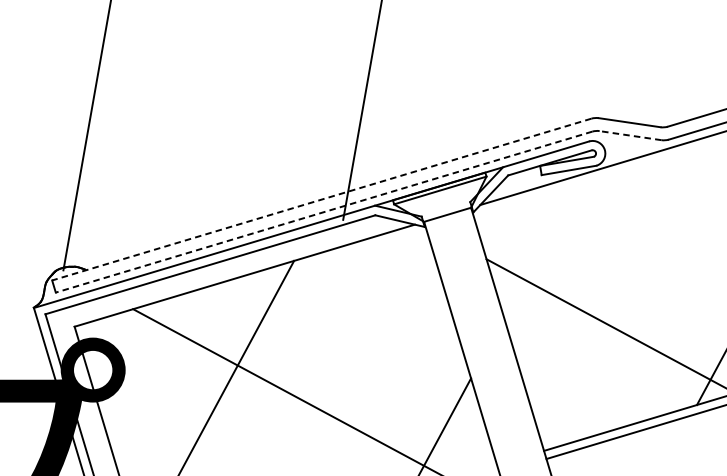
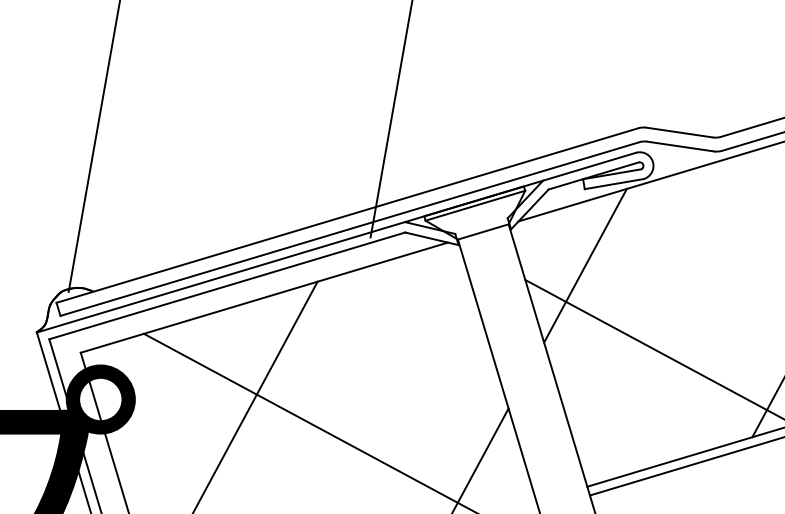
line: (630, 135) -> (680, 146), dashed -> solid
line: (321, 199) -> (347, 215), dashed -> solid
line: (323, 212) -> (349, 229), dashed -> solid
line: (542, 245) -> (585, 265), added

